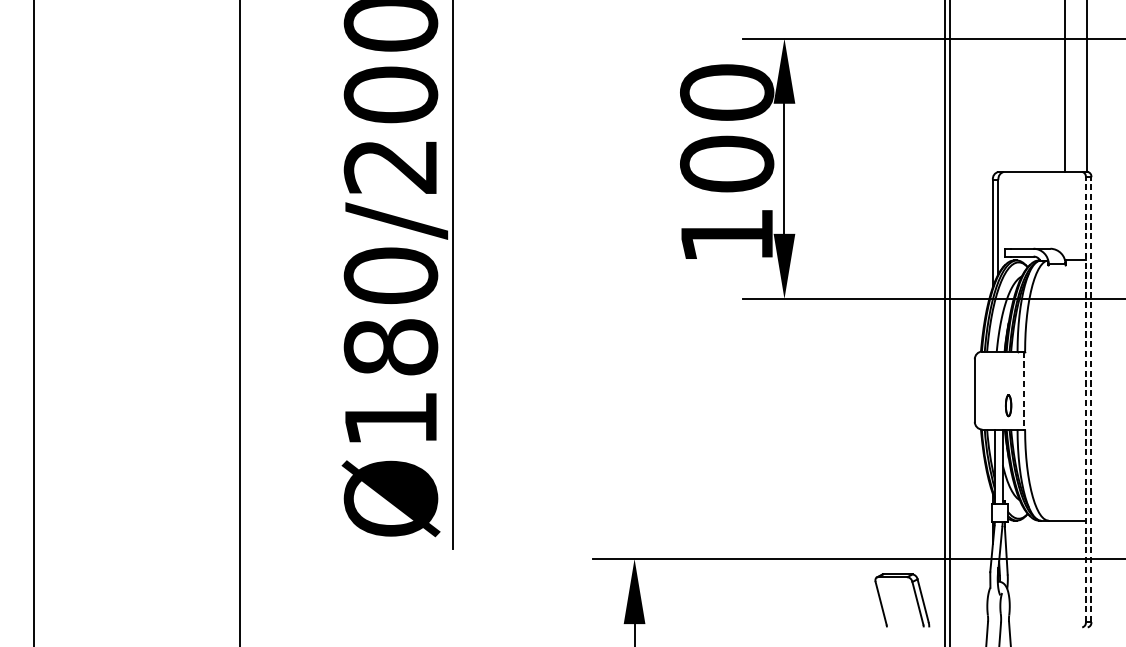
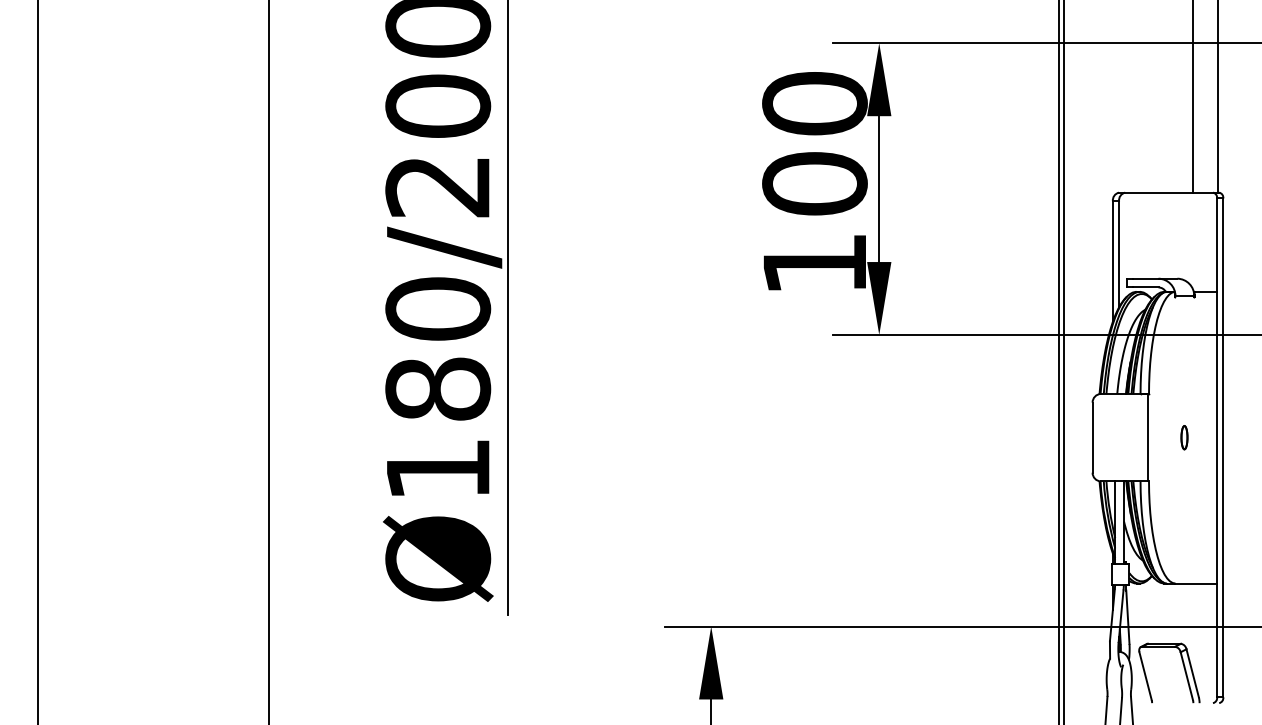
line: (1023, 390) -> (1147, 437), dashed -> solid
line: (1086, 399) -> (1217, 447), dashed -> solid
line: (1091, 399) -> (1223, 447), dashed -> solid
part: (1008, 405) -> (1184, 437), moved
part: (914, 596) -> (1183, 668), moved

